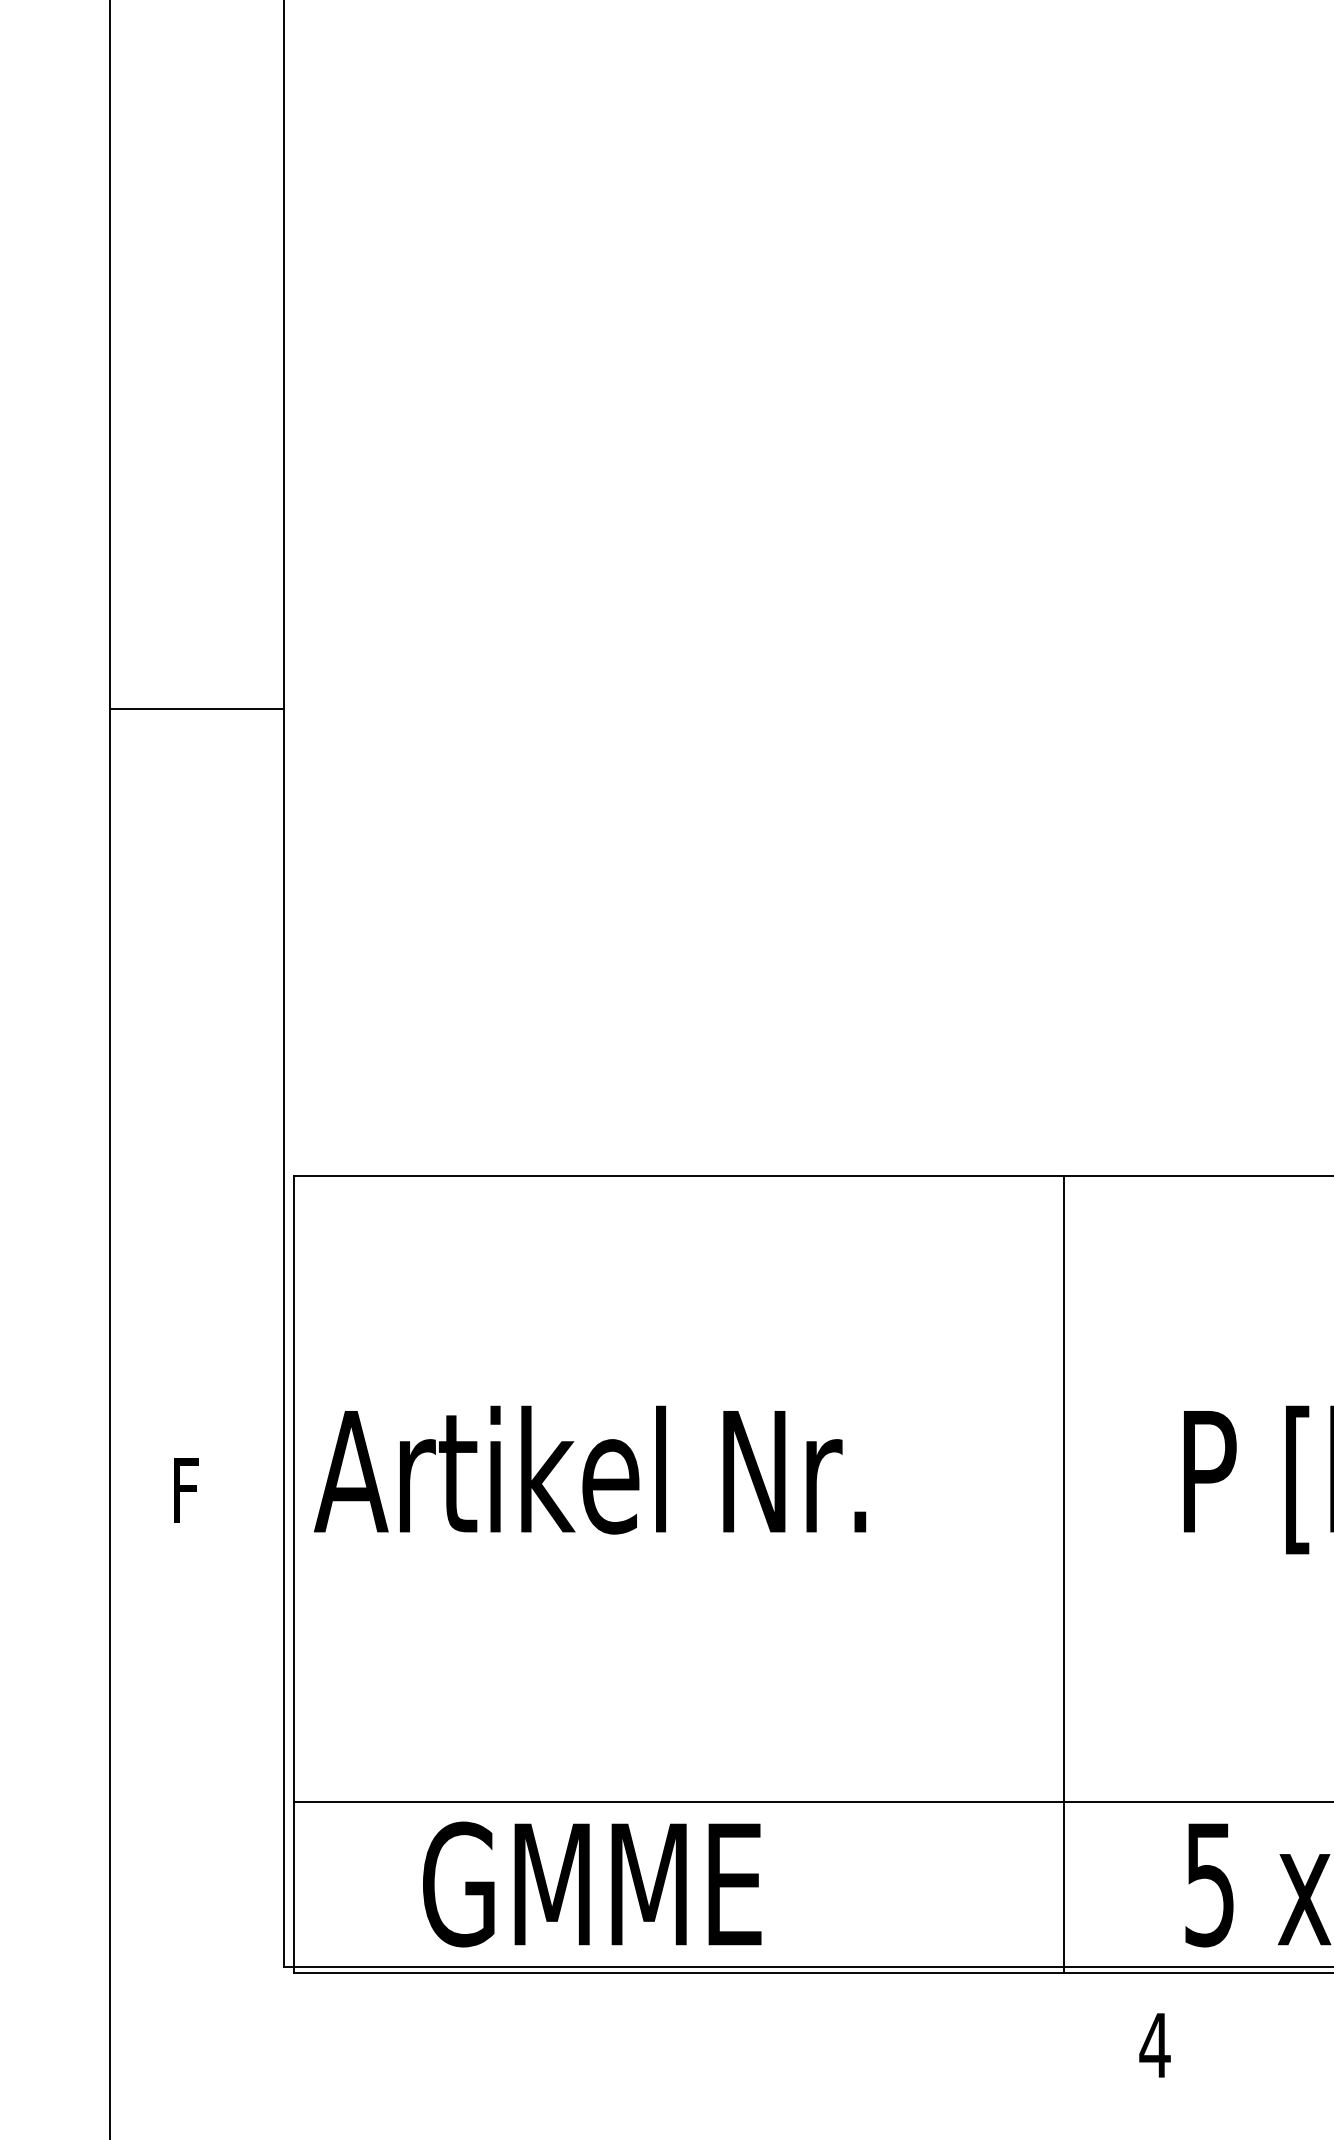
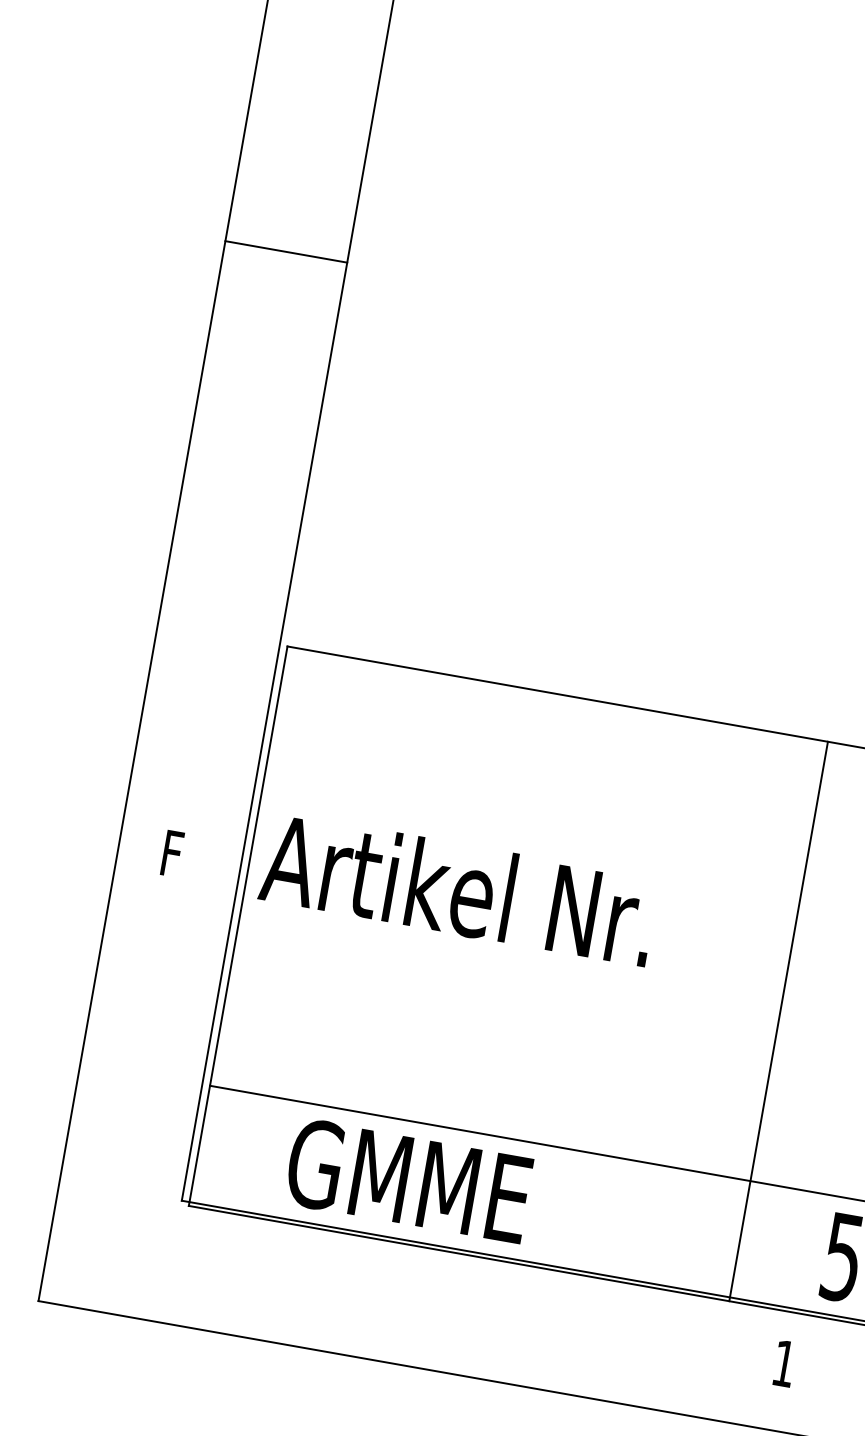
line: (196, 708) -> (286, 251), moved
text: (1154, 2045) -> (783, 1363), 4 -> 1

